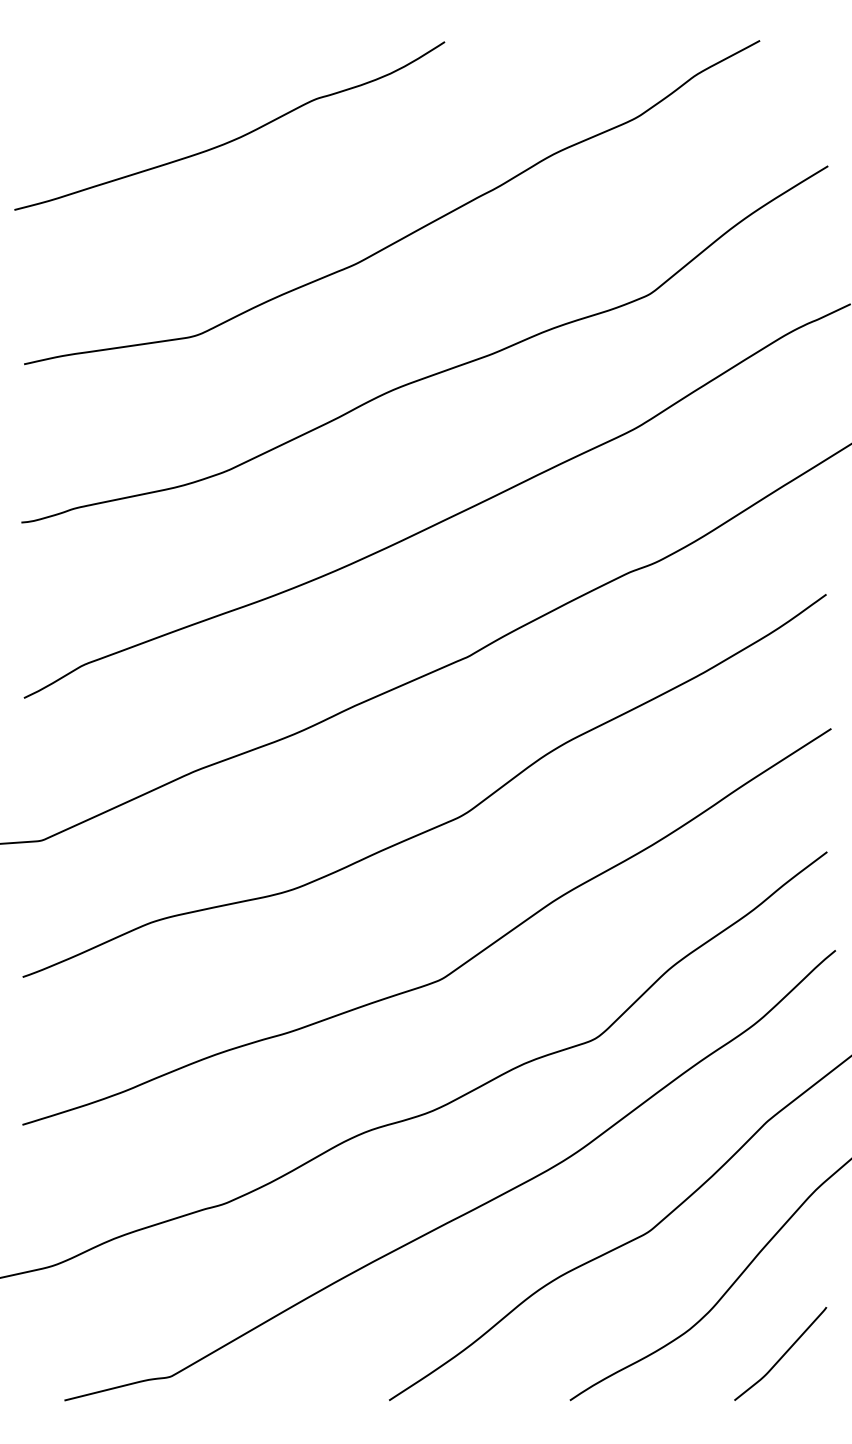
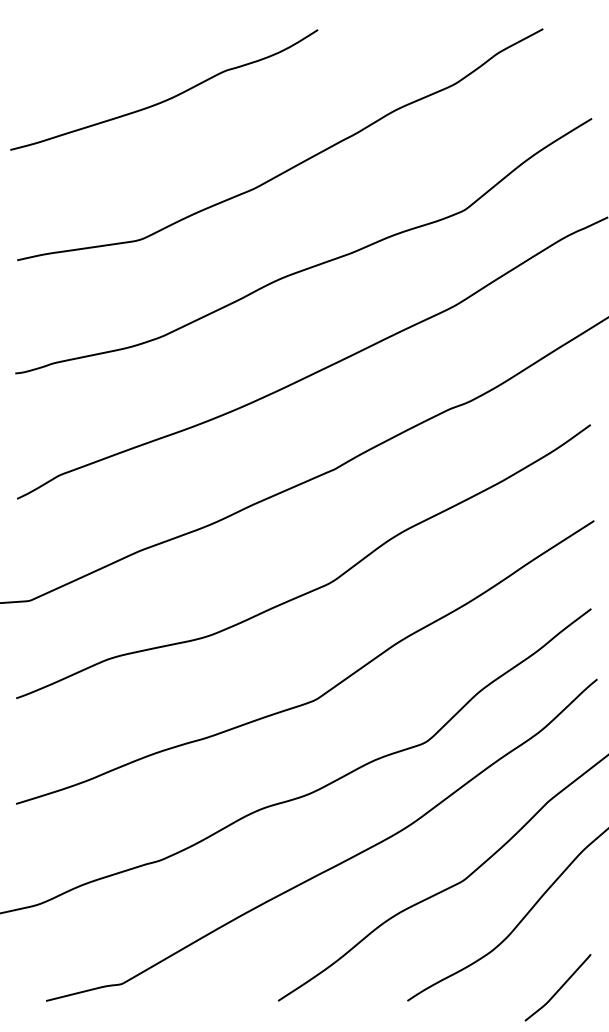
curve: (782, 1353) -> (559, 987), moved

